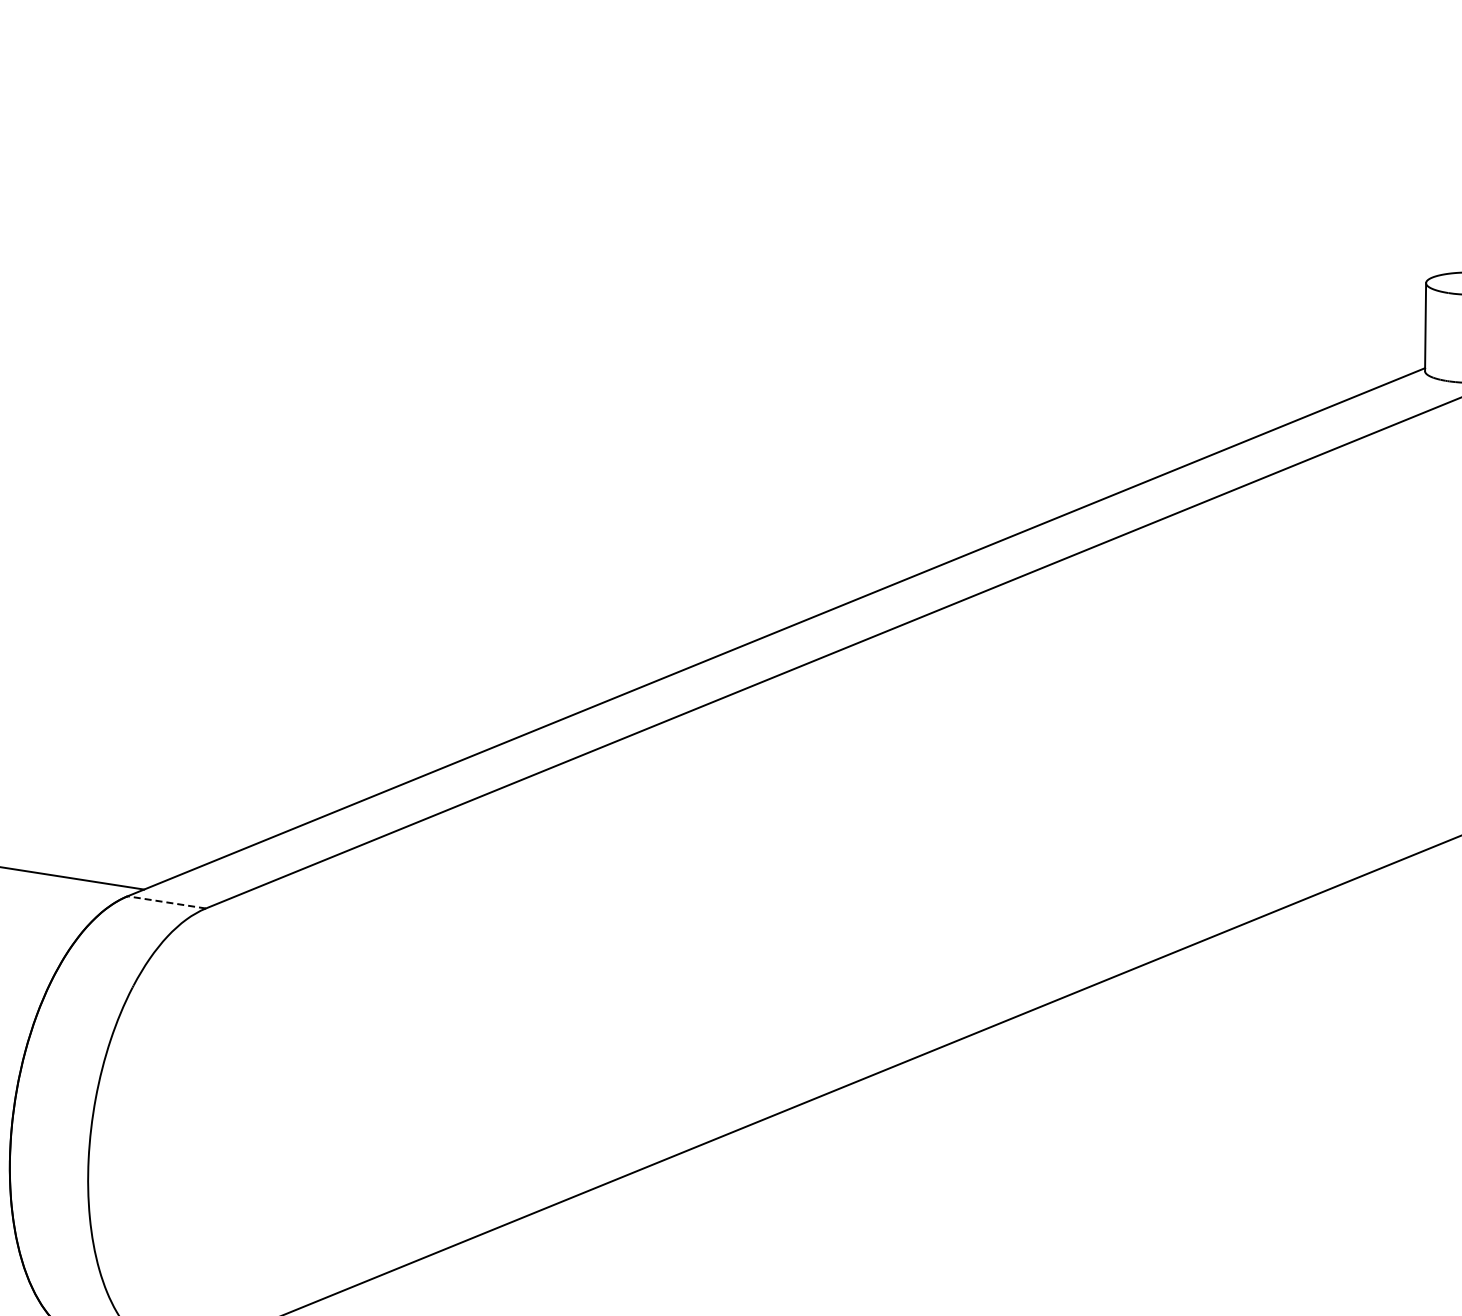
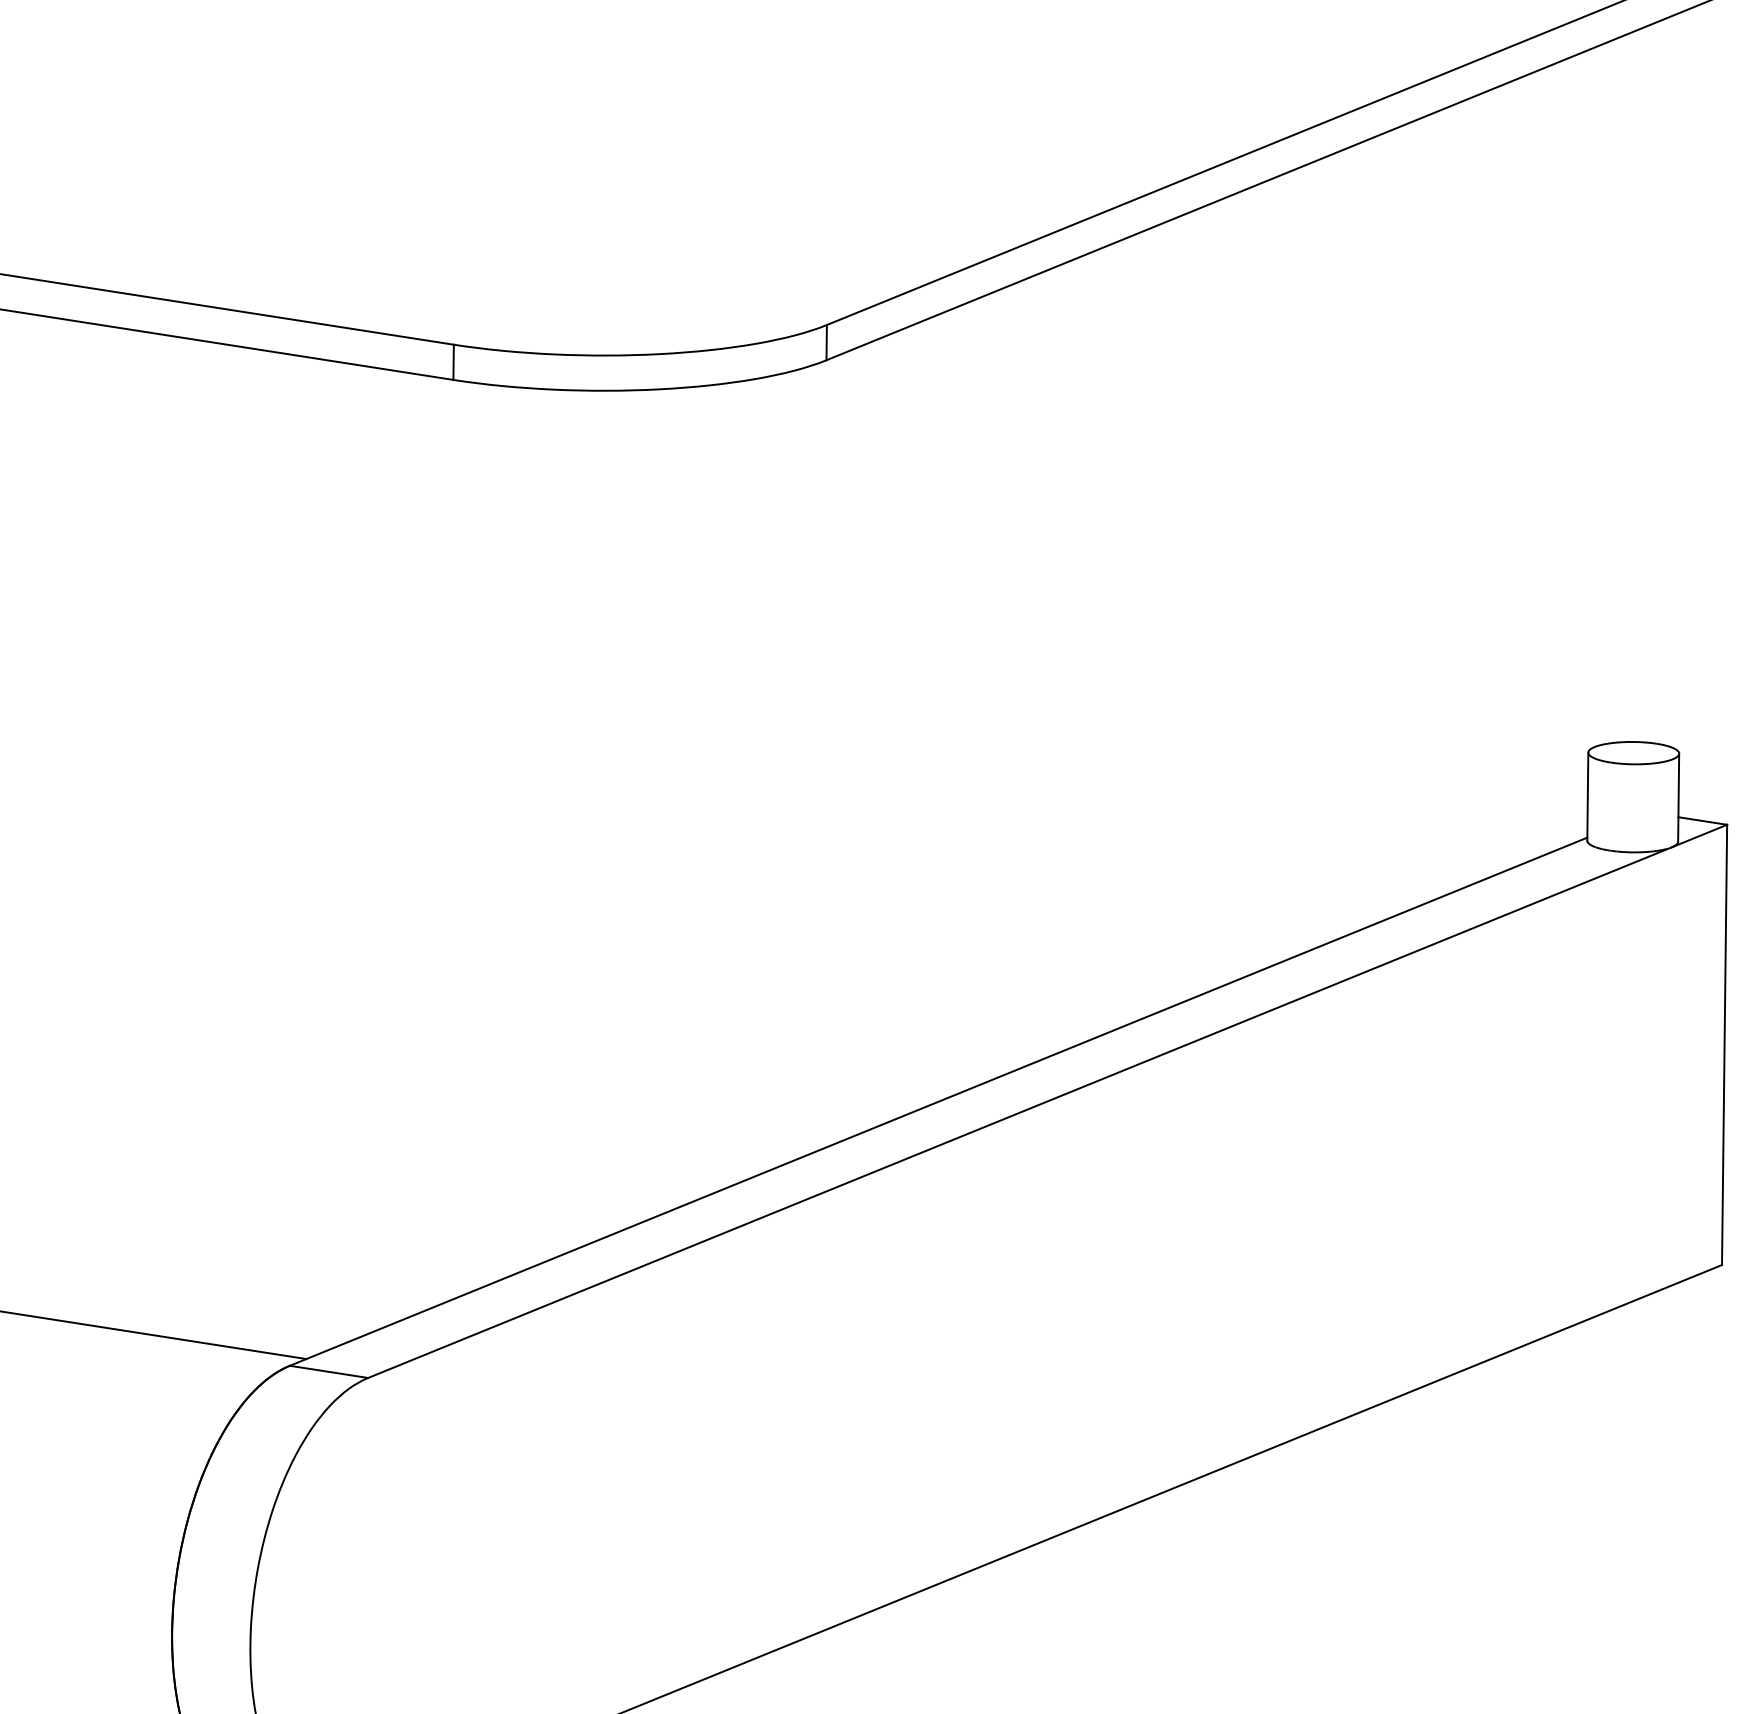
line: (167, 902) -> (329, 1371), dashed -> solid

